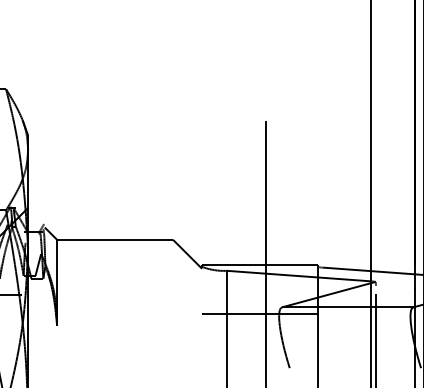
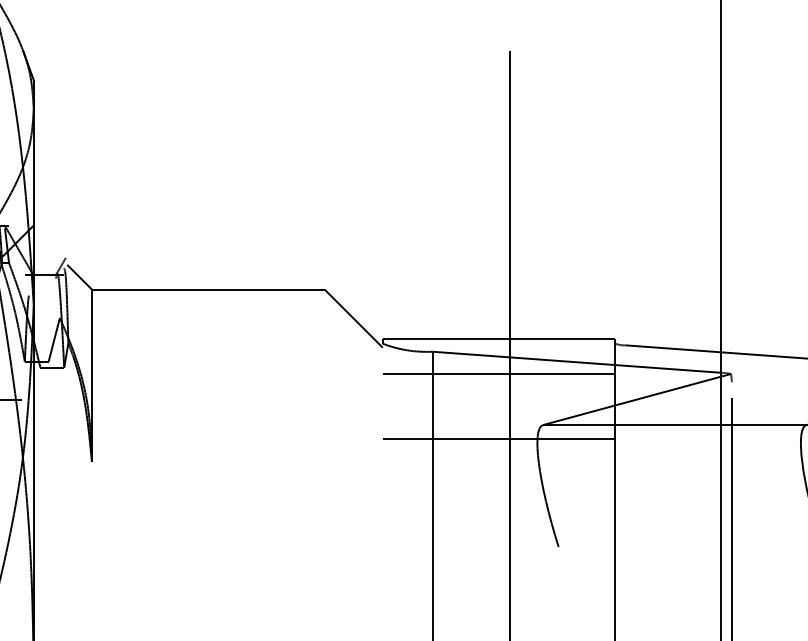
line: (260, 281) -> (499, 373), added

